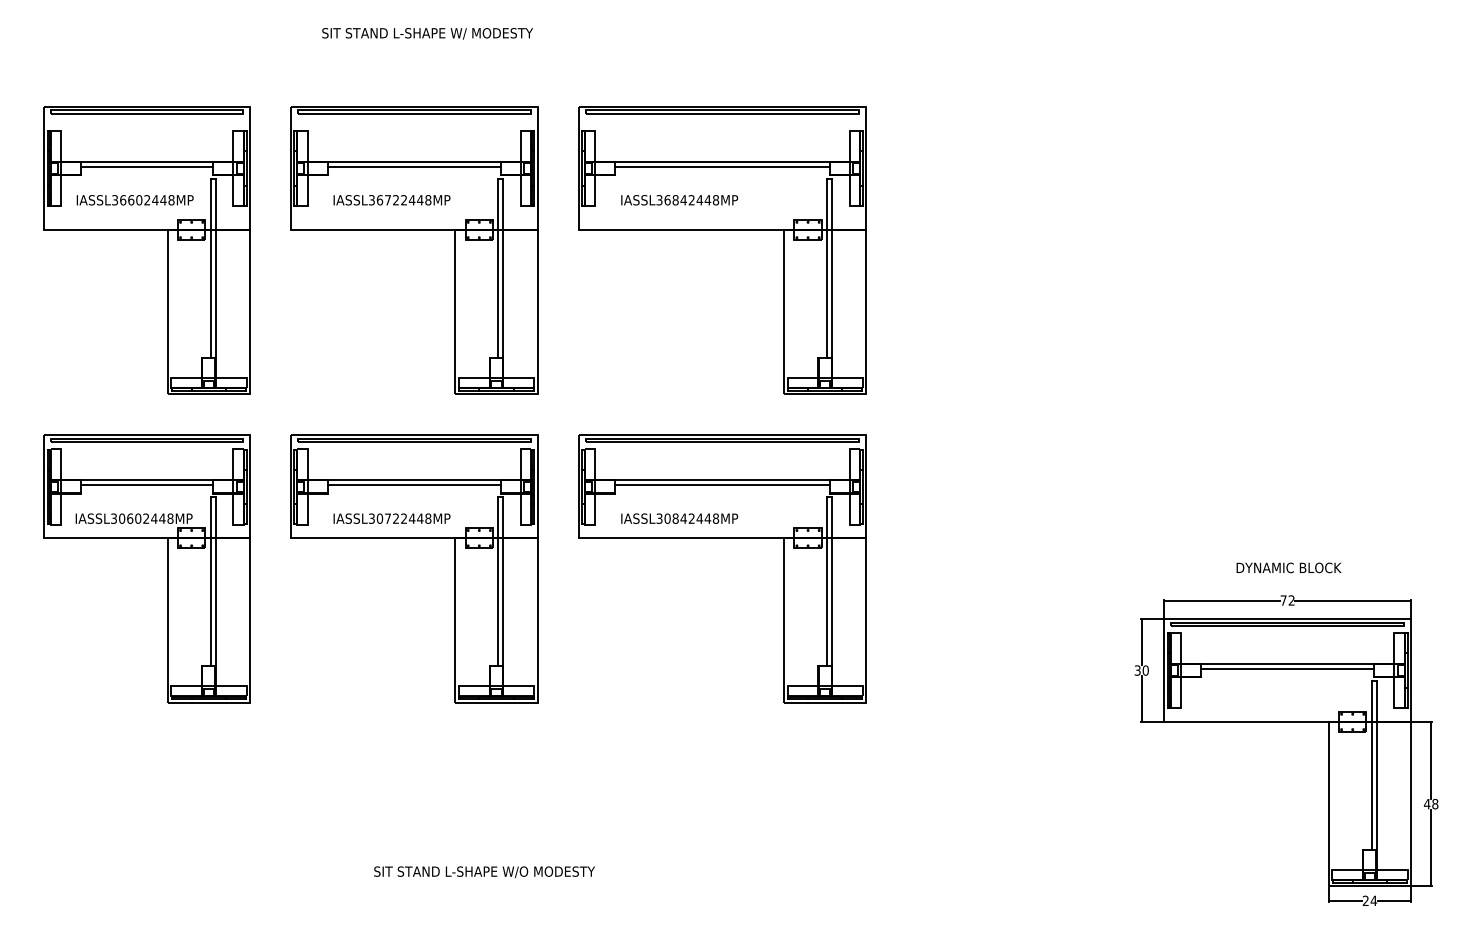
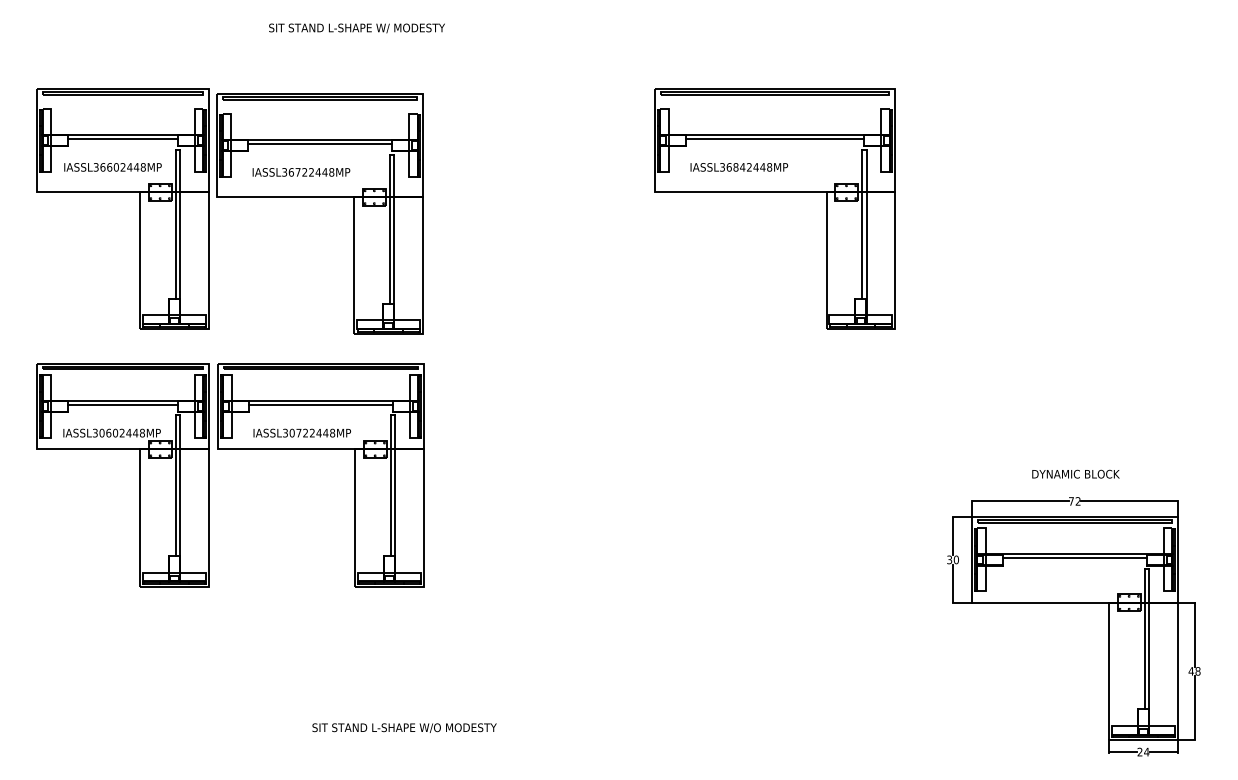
part: (414, 230) -> (320, 197), moved
part: (722, 230) -> (775, 192), moved
part: (414, 538) -> (321, 449), moved
part: (722, 538) -> (603, 449), removed

